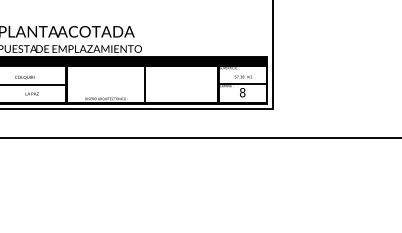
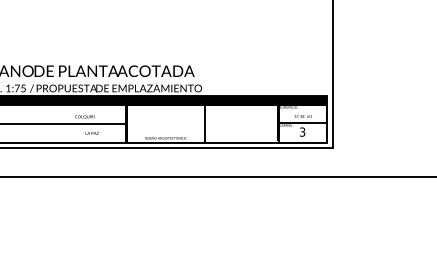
text: (242, 92) -> (302, 131), 8 -> 3

